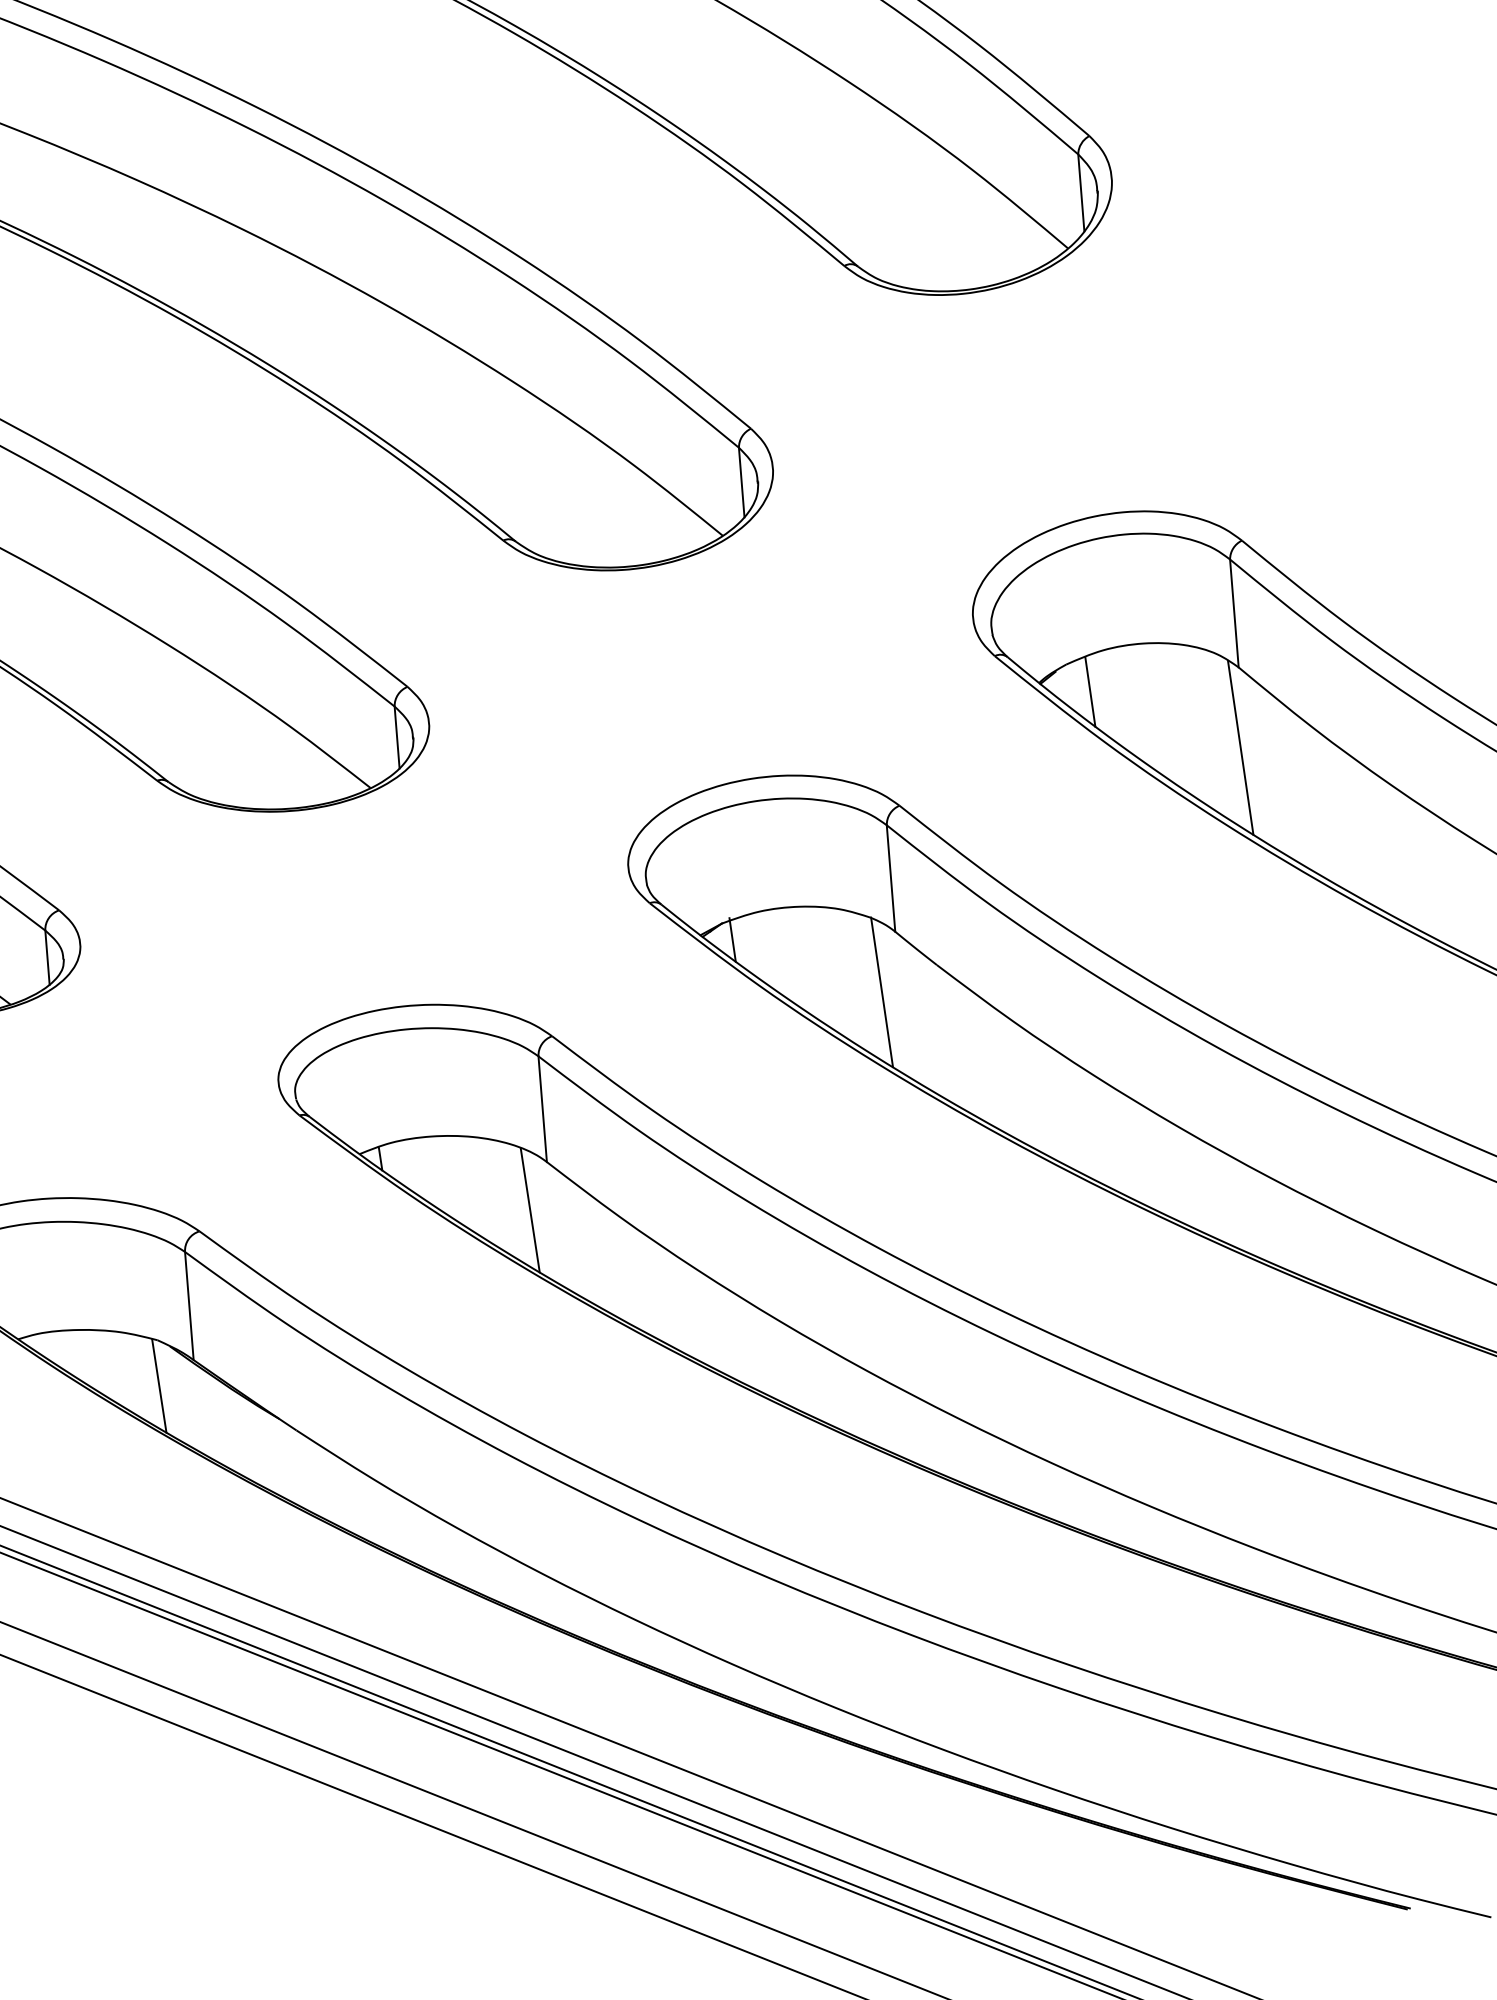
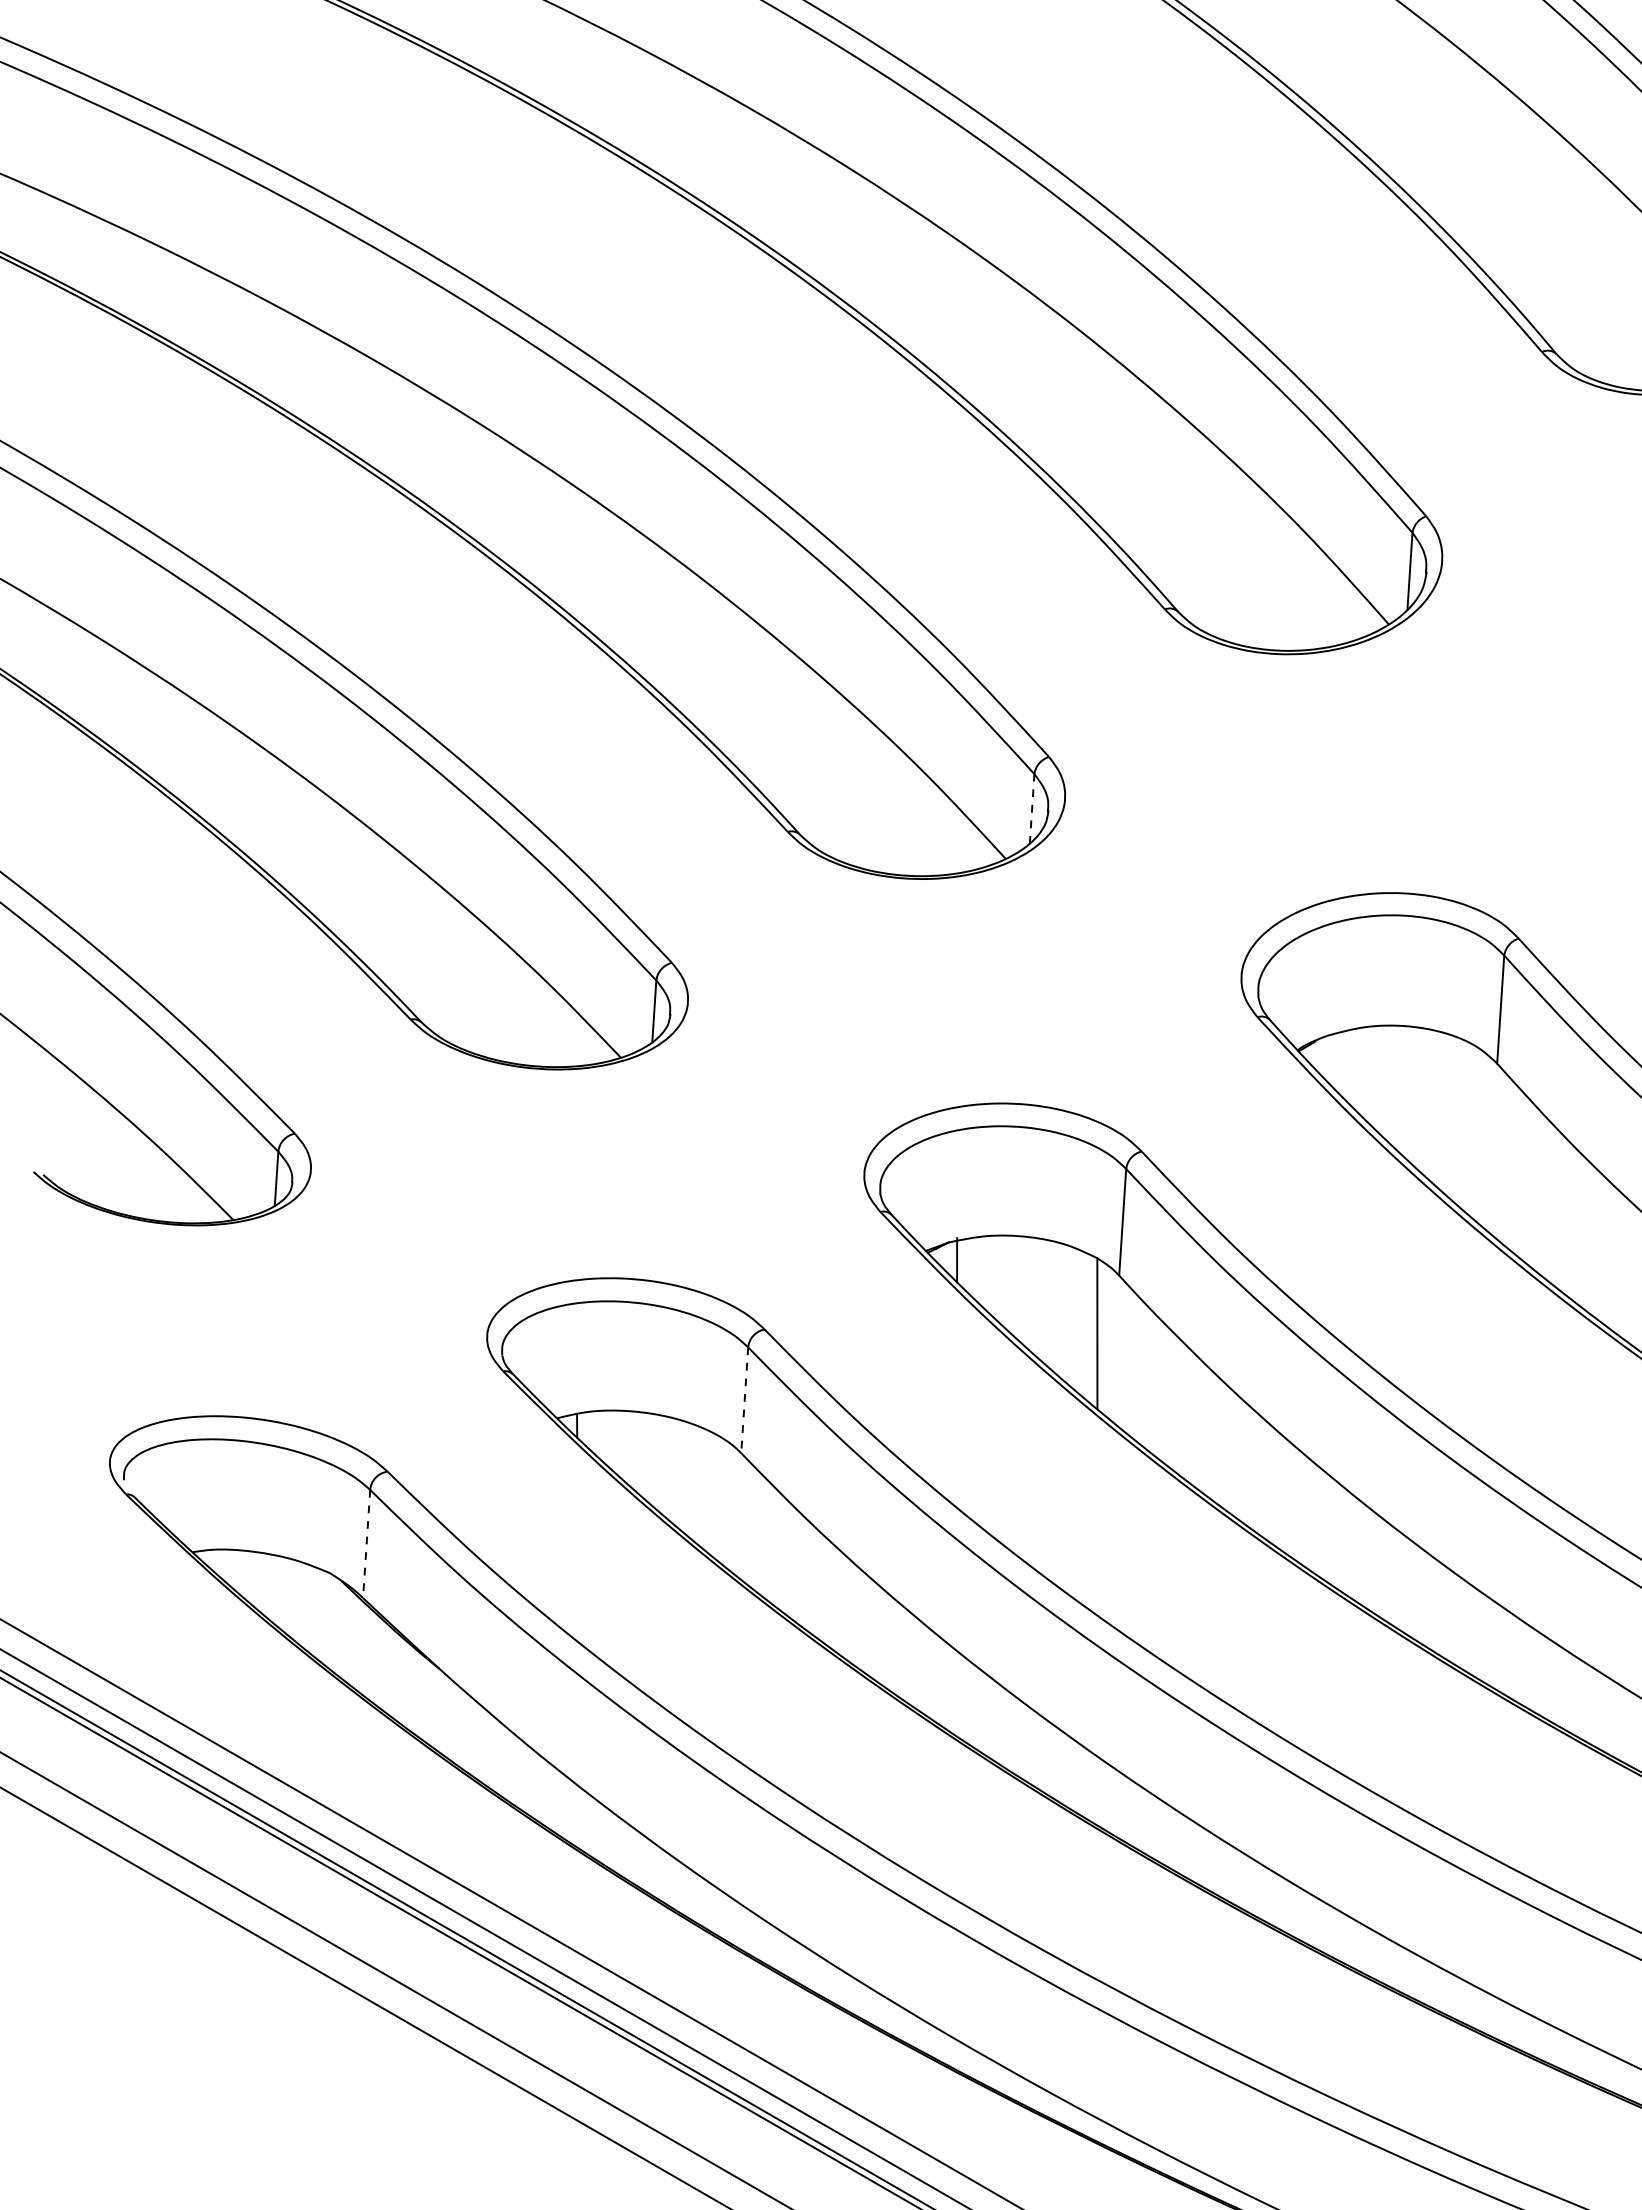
line: (742, 482) -> (1032, 808), solid -> dashed
line: (1089, 692) -> (1346, 1066), removed
line: (1240, 747) -> (1487, 1143), removed
line: (542, 1109) -> (744, 1400), solid -> dashed
line: (529, 1210) -> (717, 1498), removed
line: (189, 1306) -> (366, 1544), solid -> dashed
line: (159, 1385) -> (325, 1618), removed

